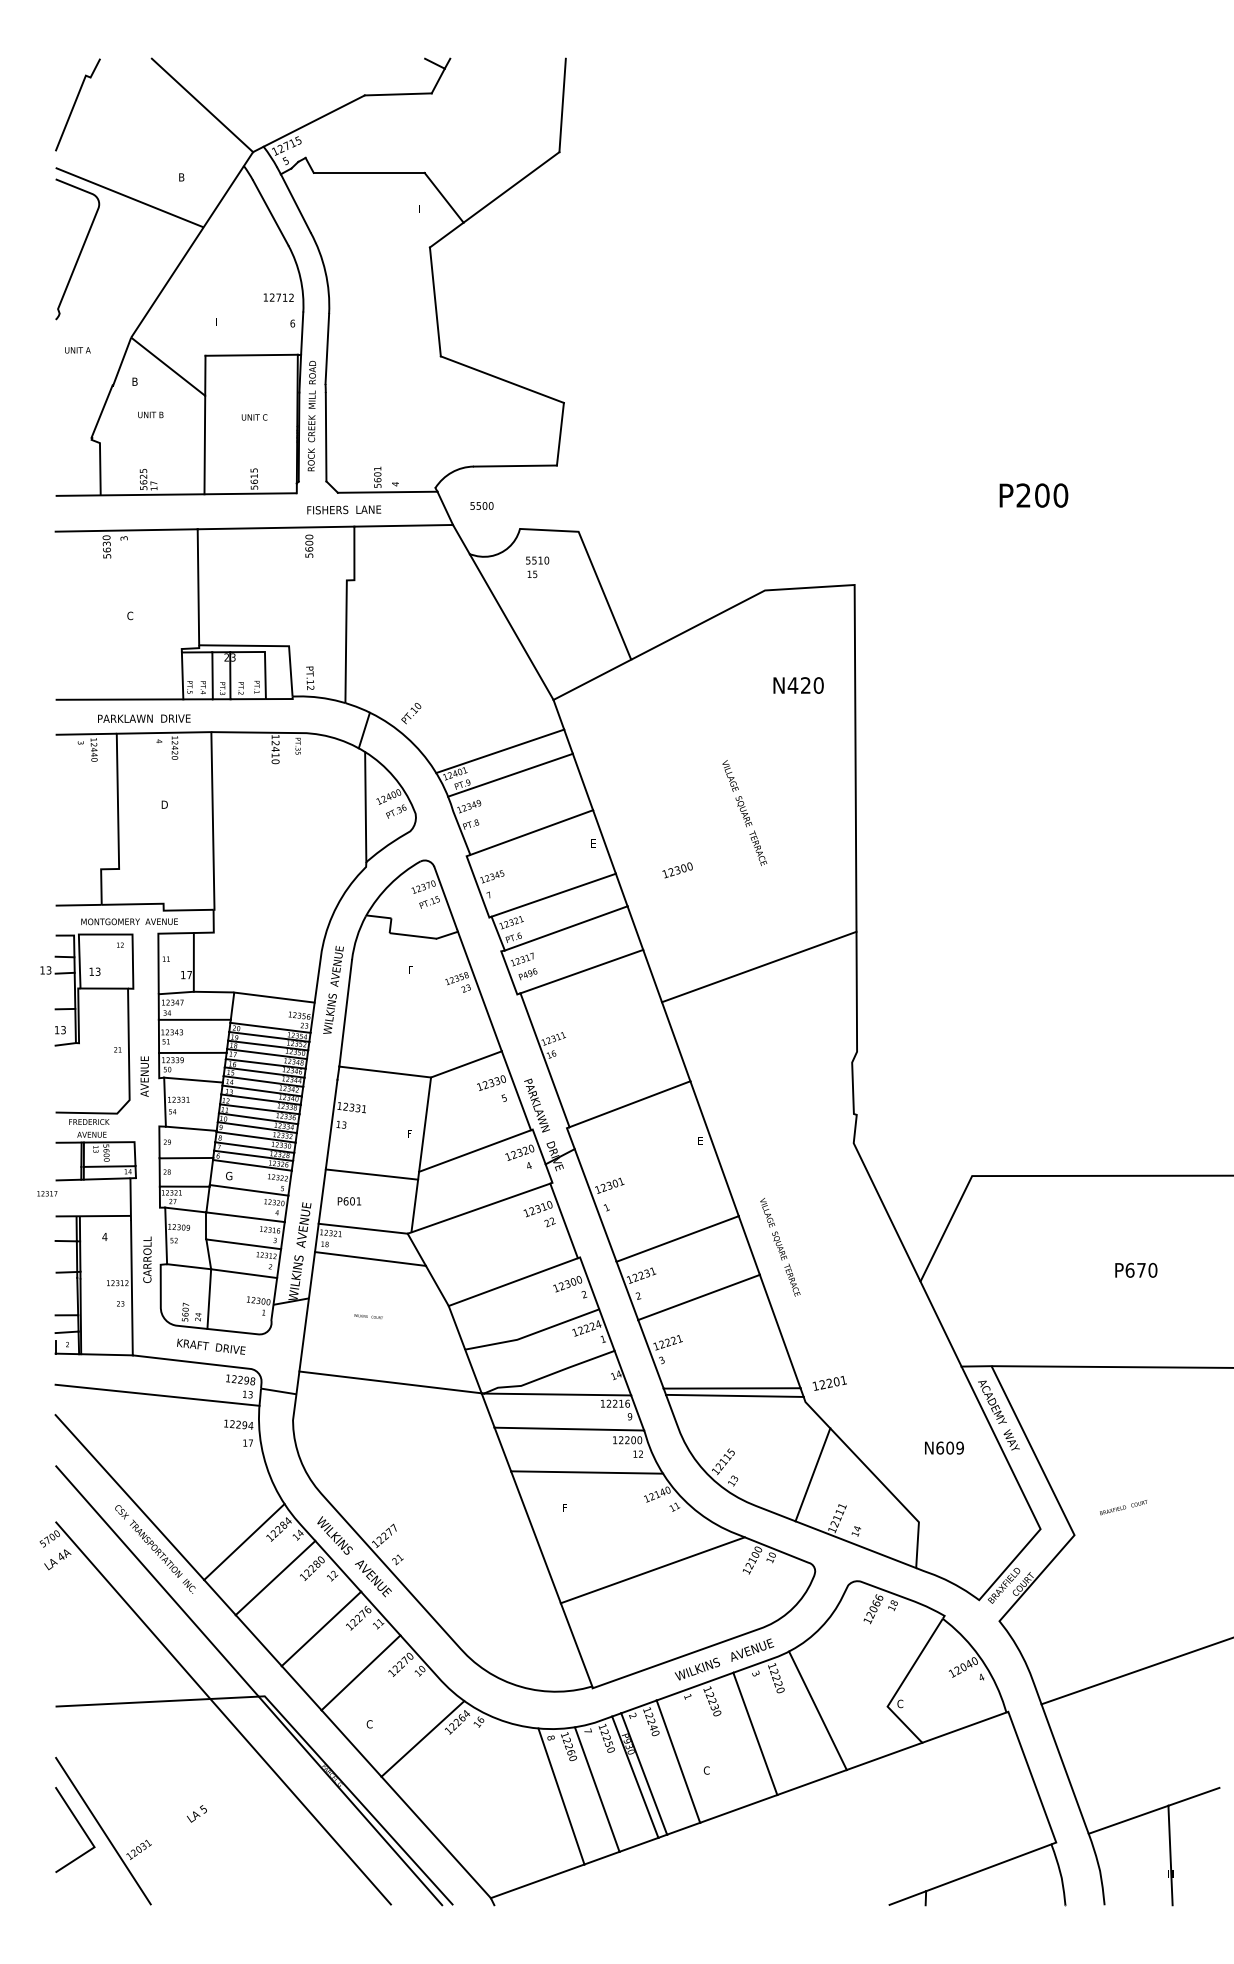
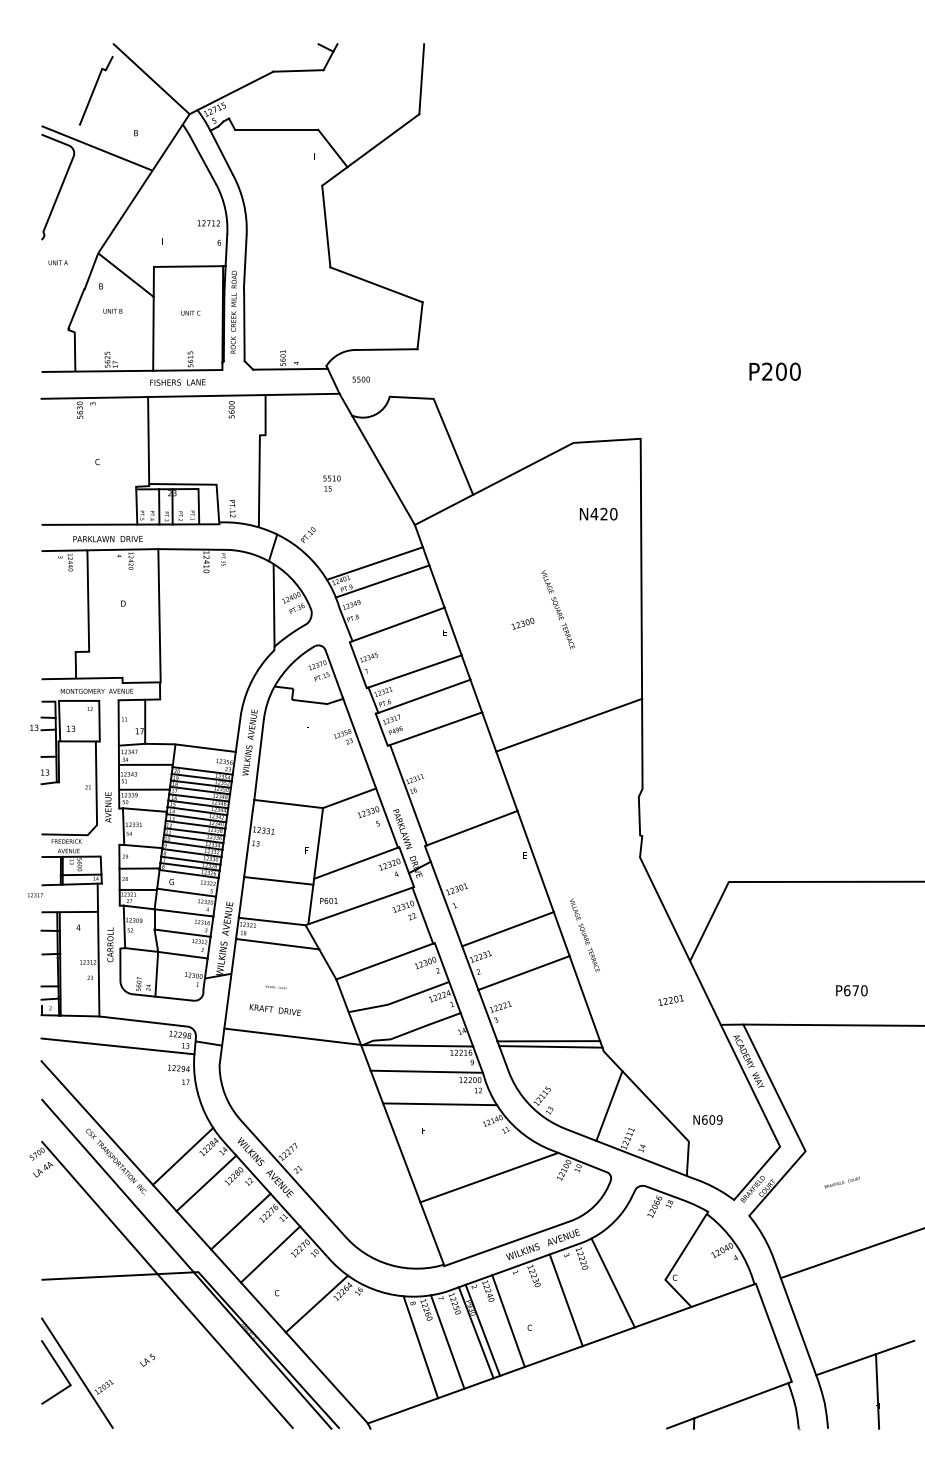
line: (75, 104) -> (94, 90), moved
text: (343, 509) -> (177, 382), moved
text: (536, 567) -> (331, 483), moved
text: (677, 869) -> (522, 623), moved
text: (348, 1202) -> (328, 901), moved
text: (1135, 1270) -> (851, 990), moved
text: (210, 1346) -> (274, 1009), moved
text: (829, 1383) -> (670, 1000), moved
text: (943, 1447) -> (707, 1119), moved
text: (1122, 1507) -> (841, 1182), moved

